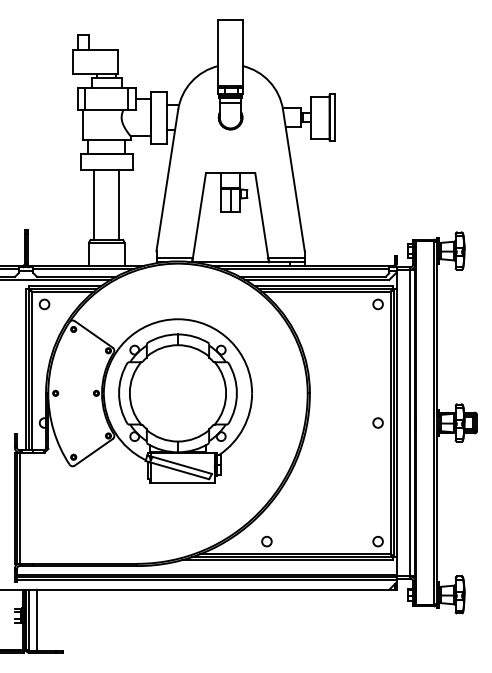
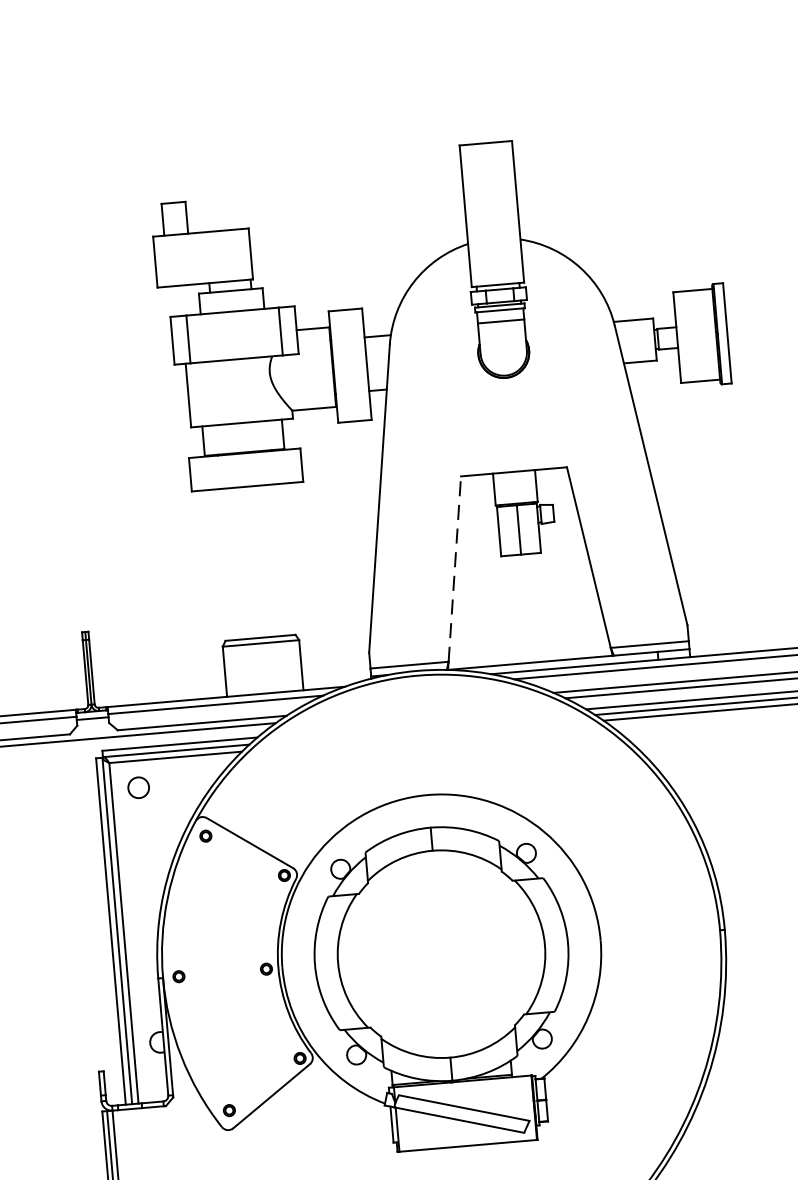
line: (94, 204) -> (227, 564), removed
line: (119, 204) -> (281, 559), removed
line: (199, 215) -> (454, 568), solid -> dashed

